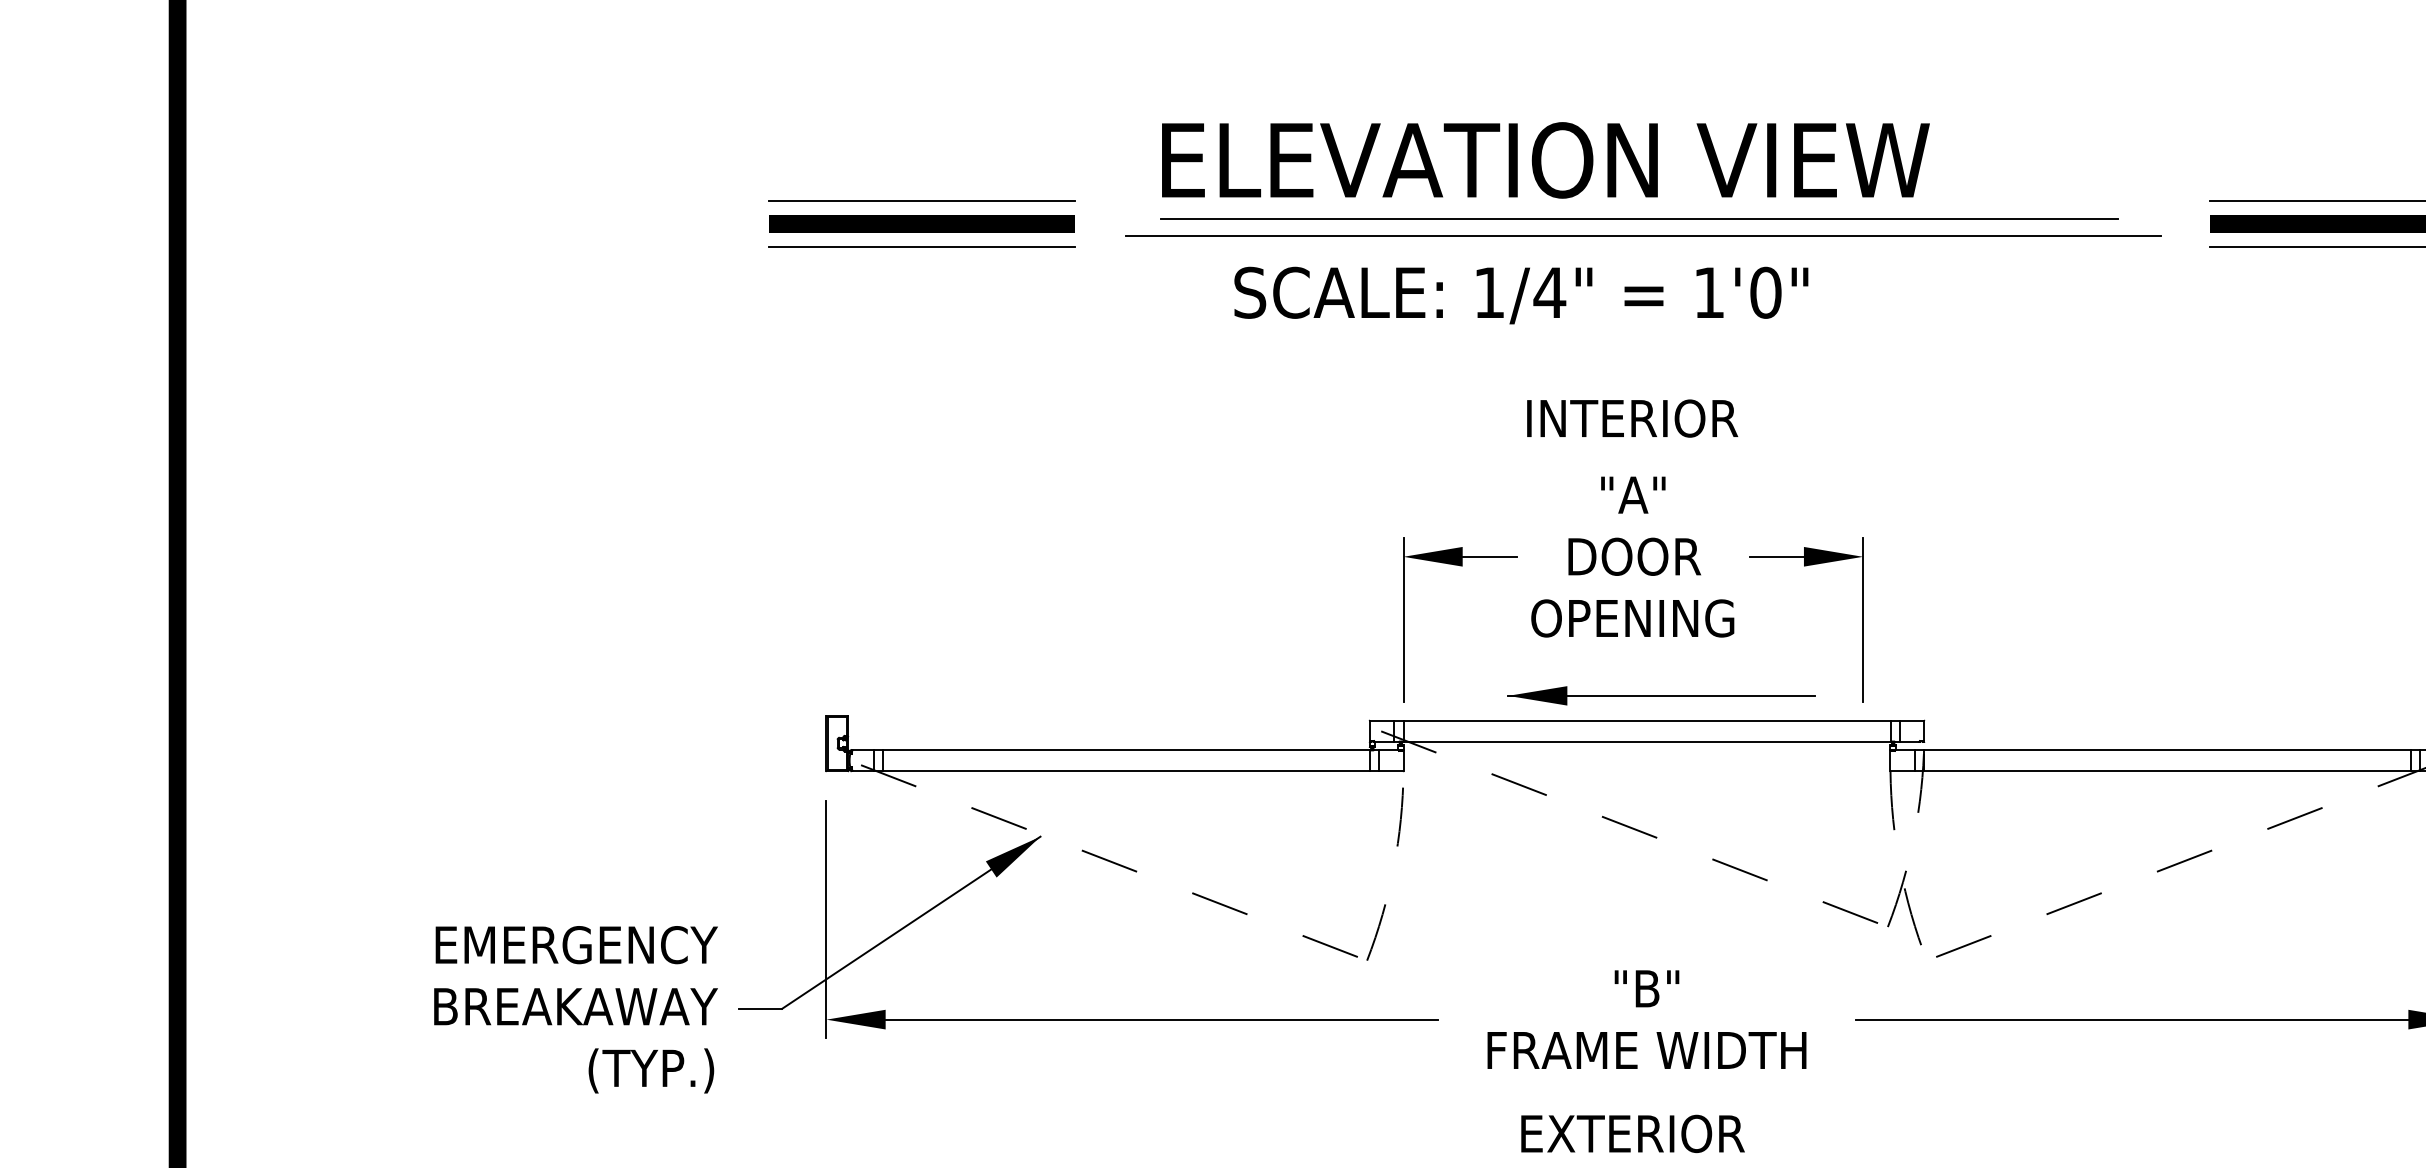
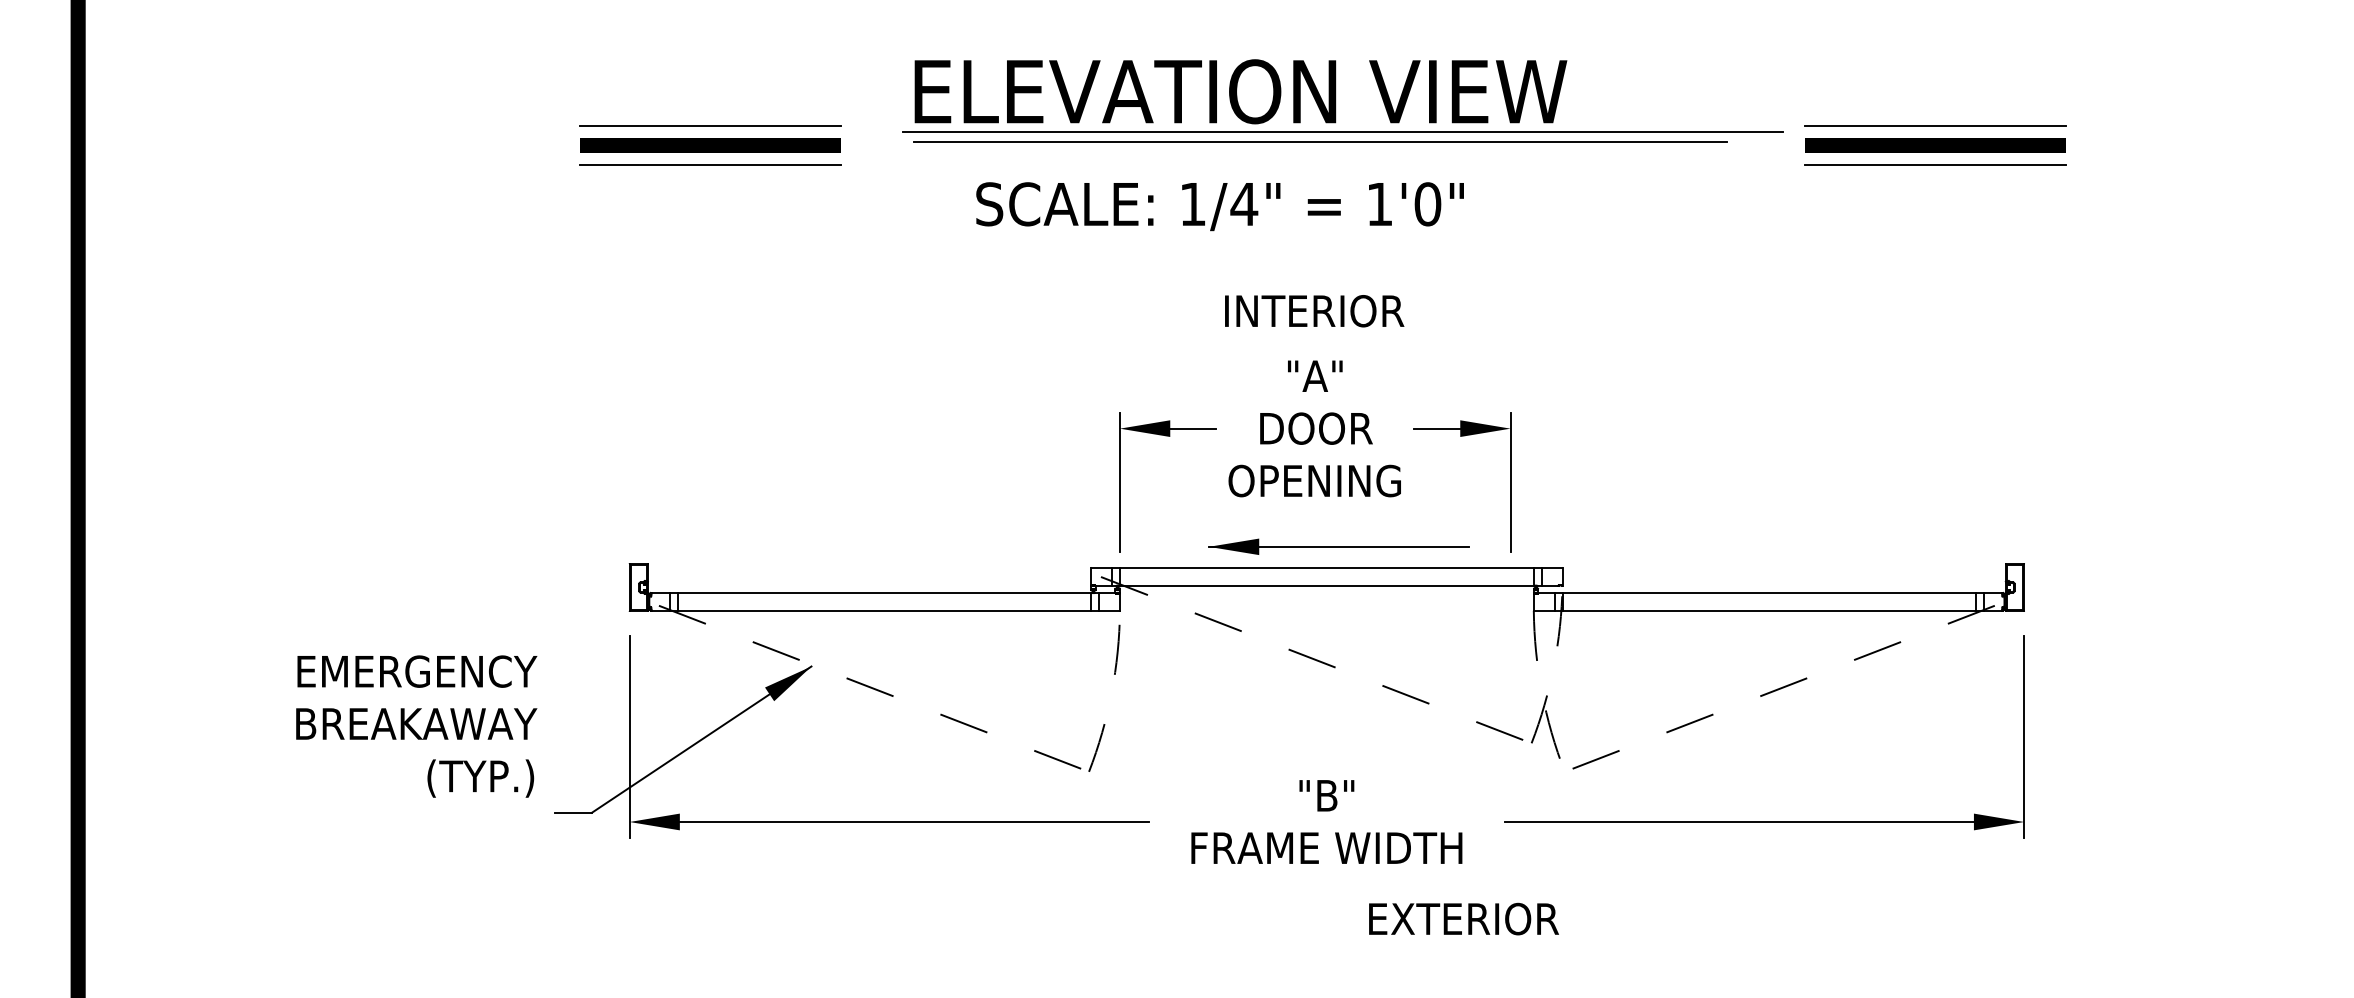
line: (1643, 235) -> (1342, 131), moved
text: (575, 1009) -> (416, 726), moved
text: (1632, 1133) -> (1463, 918), moved

